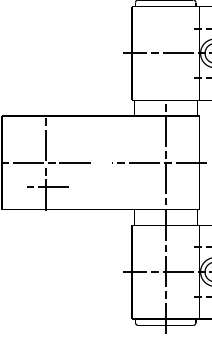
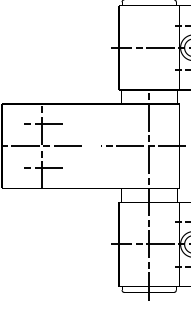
line: (45, 137) -> (41, 123), added

